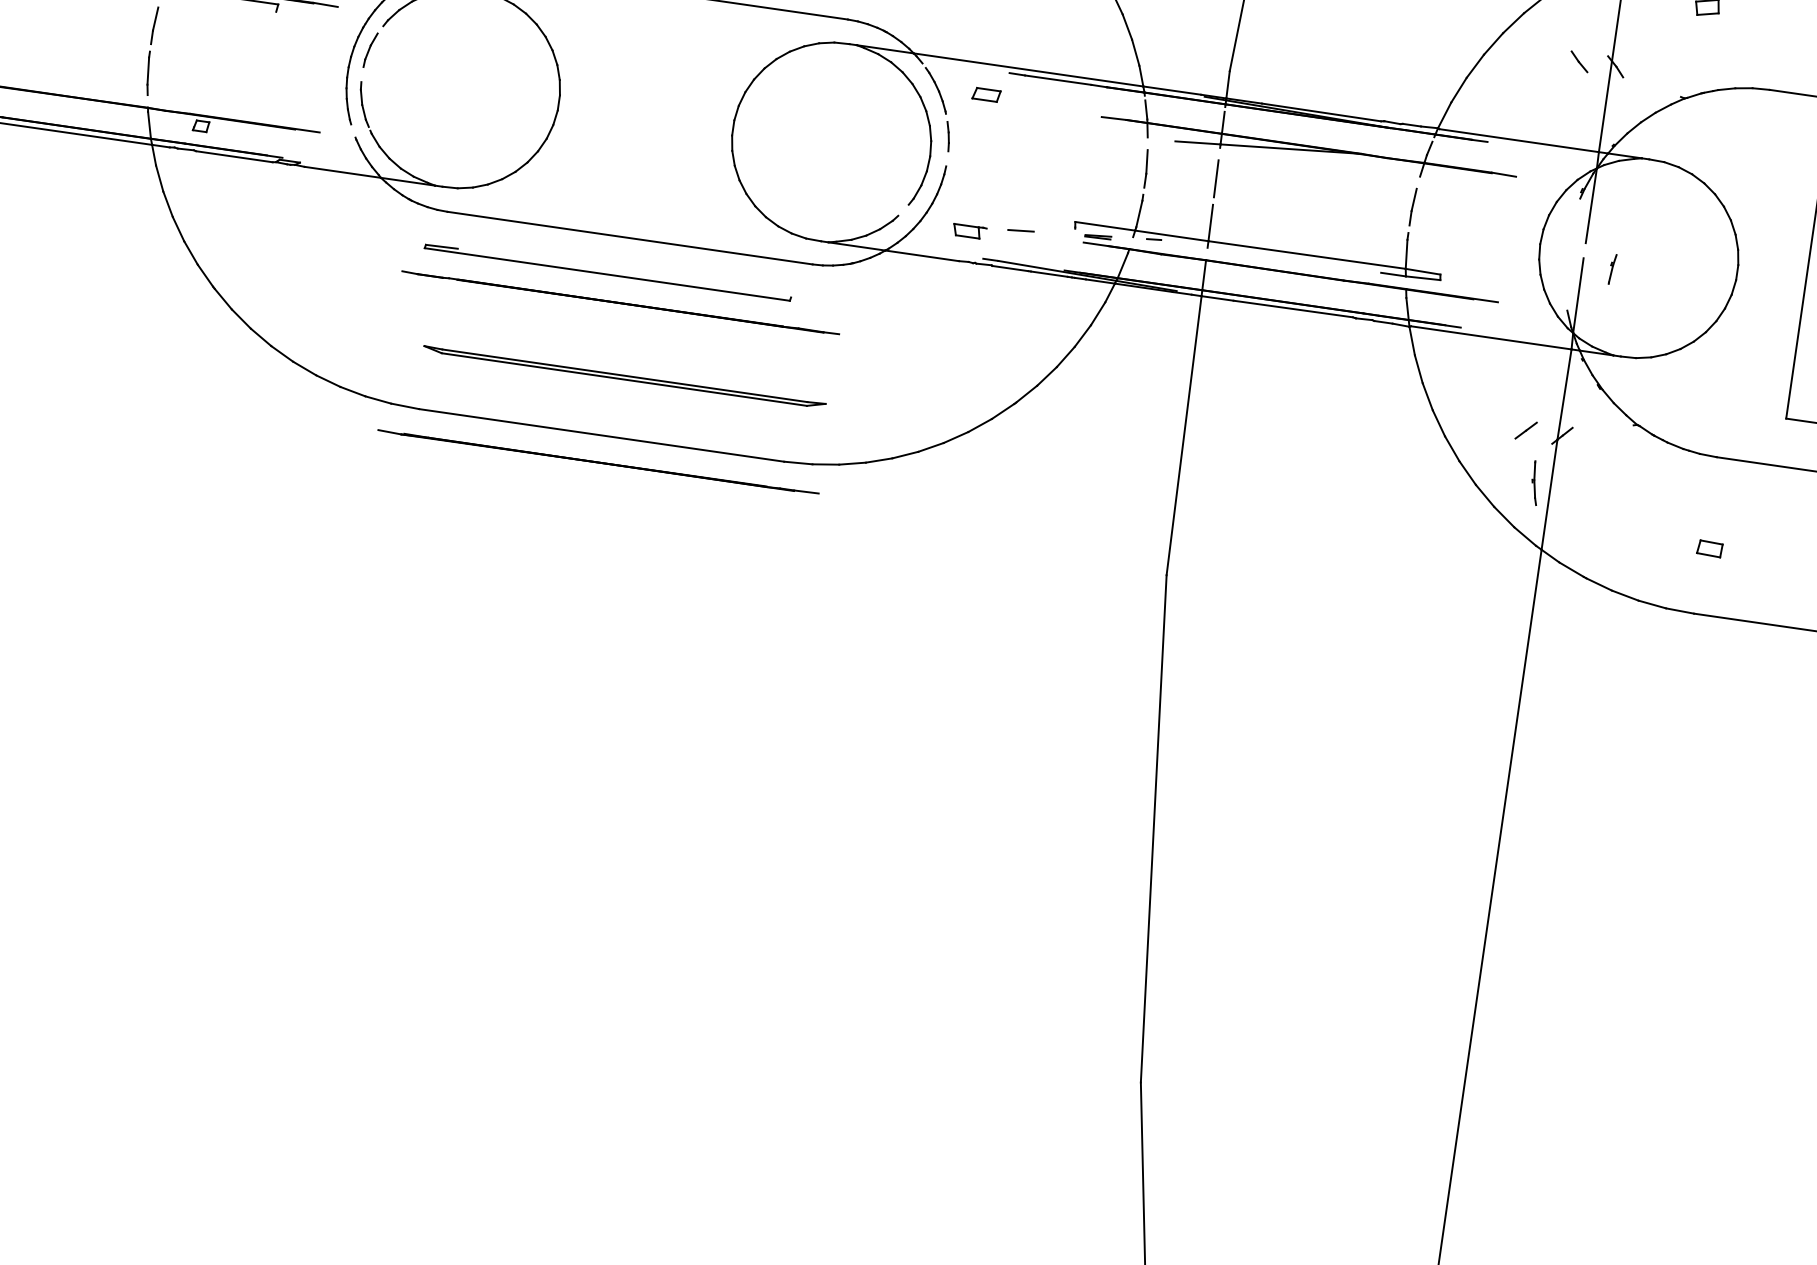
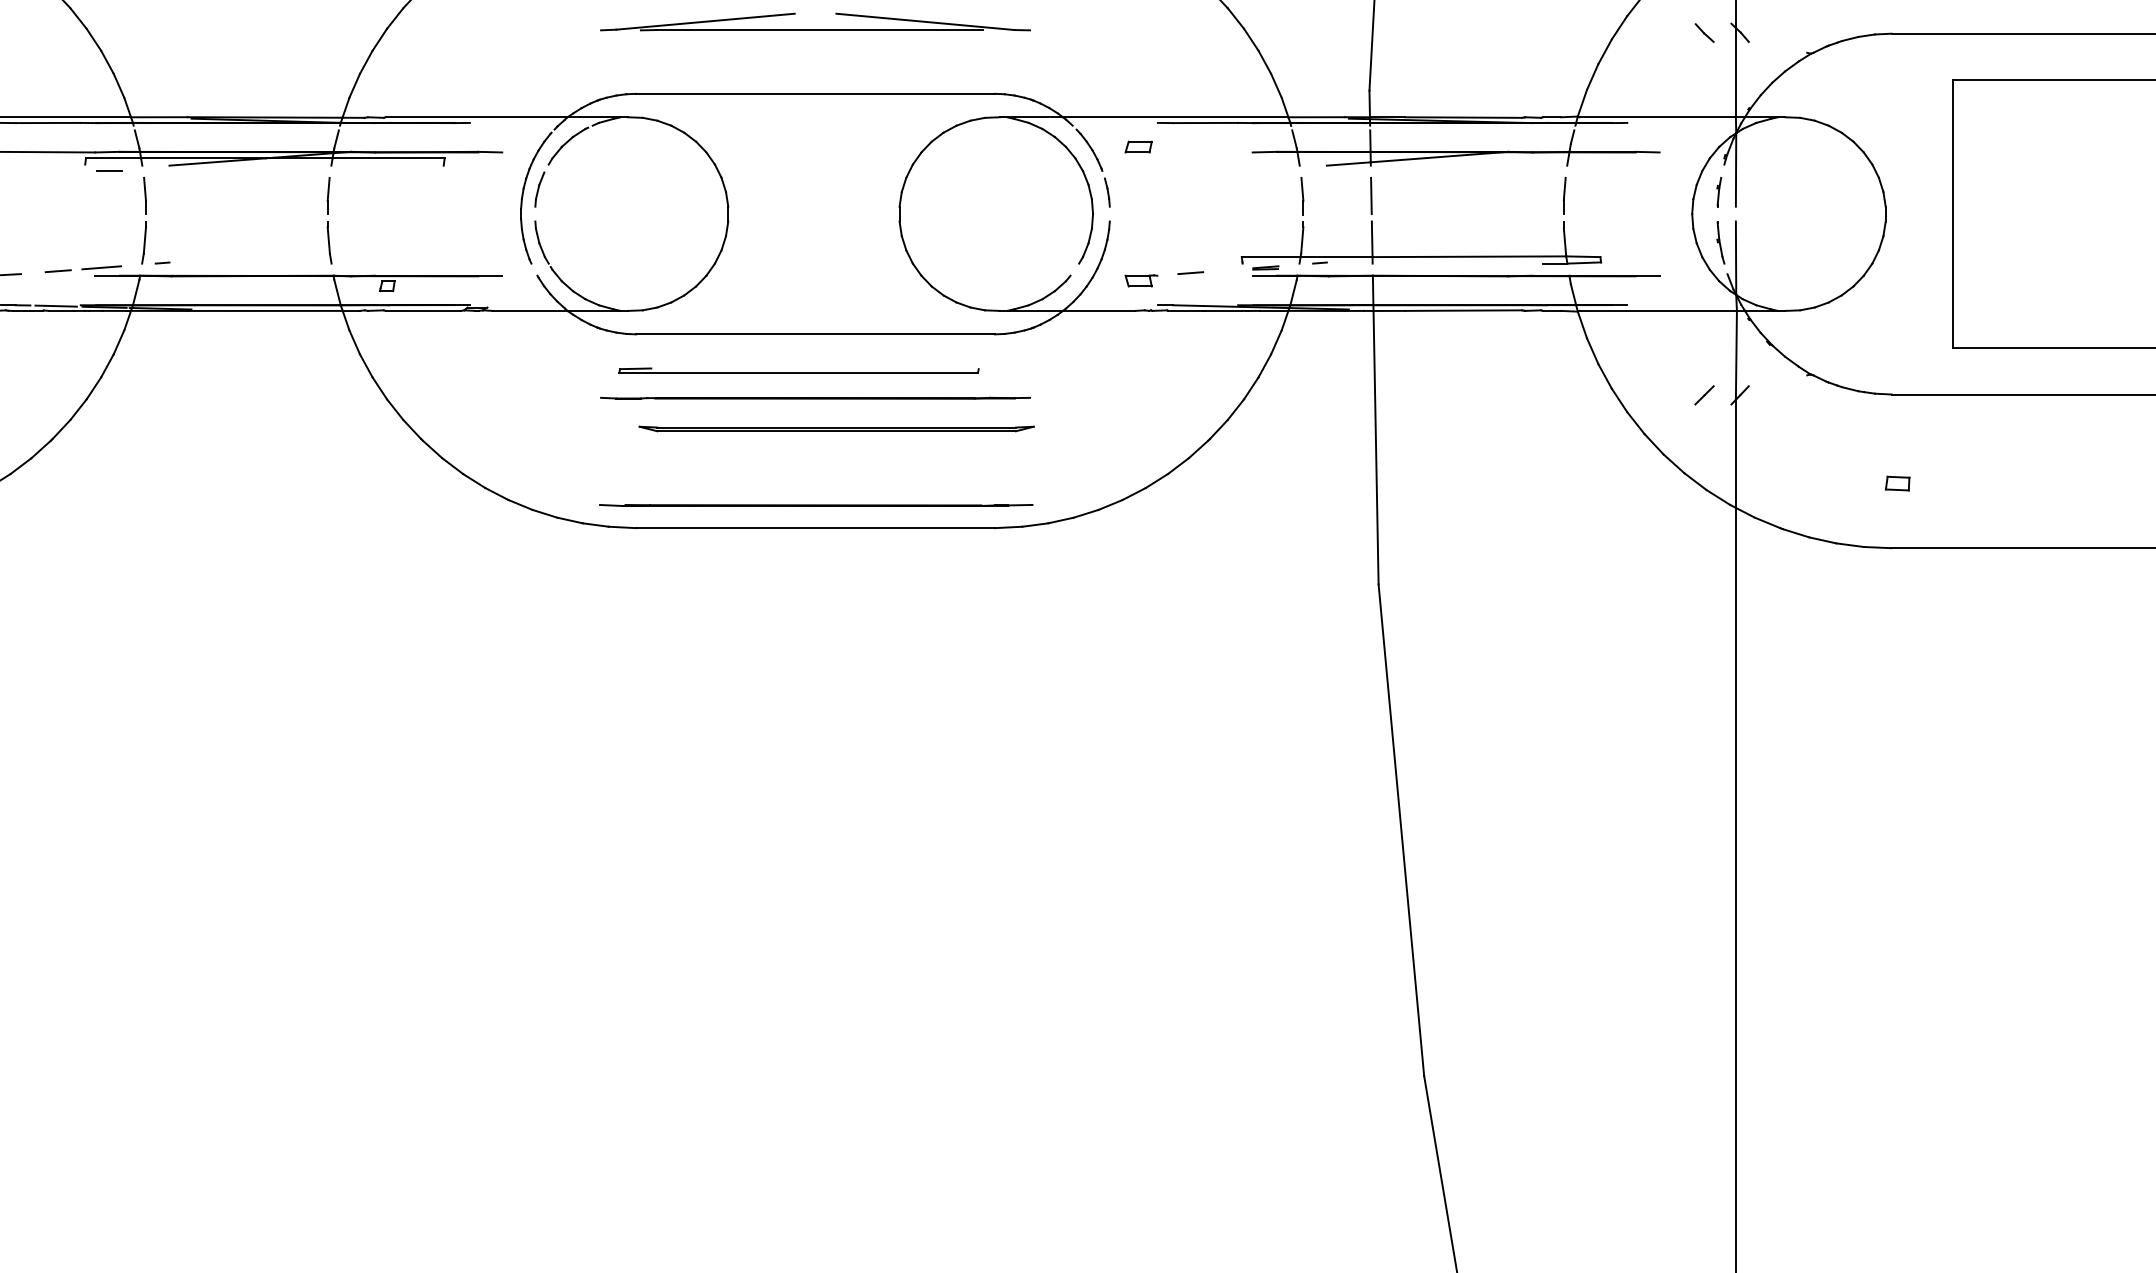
part: (1612, 269) -> (1719, 192), moved
part: (624, 376) -> (836, 428), moved
line: (598, 462) -> (816, 505), moved
part: (1535, 483) -> (1720, 242), moved

